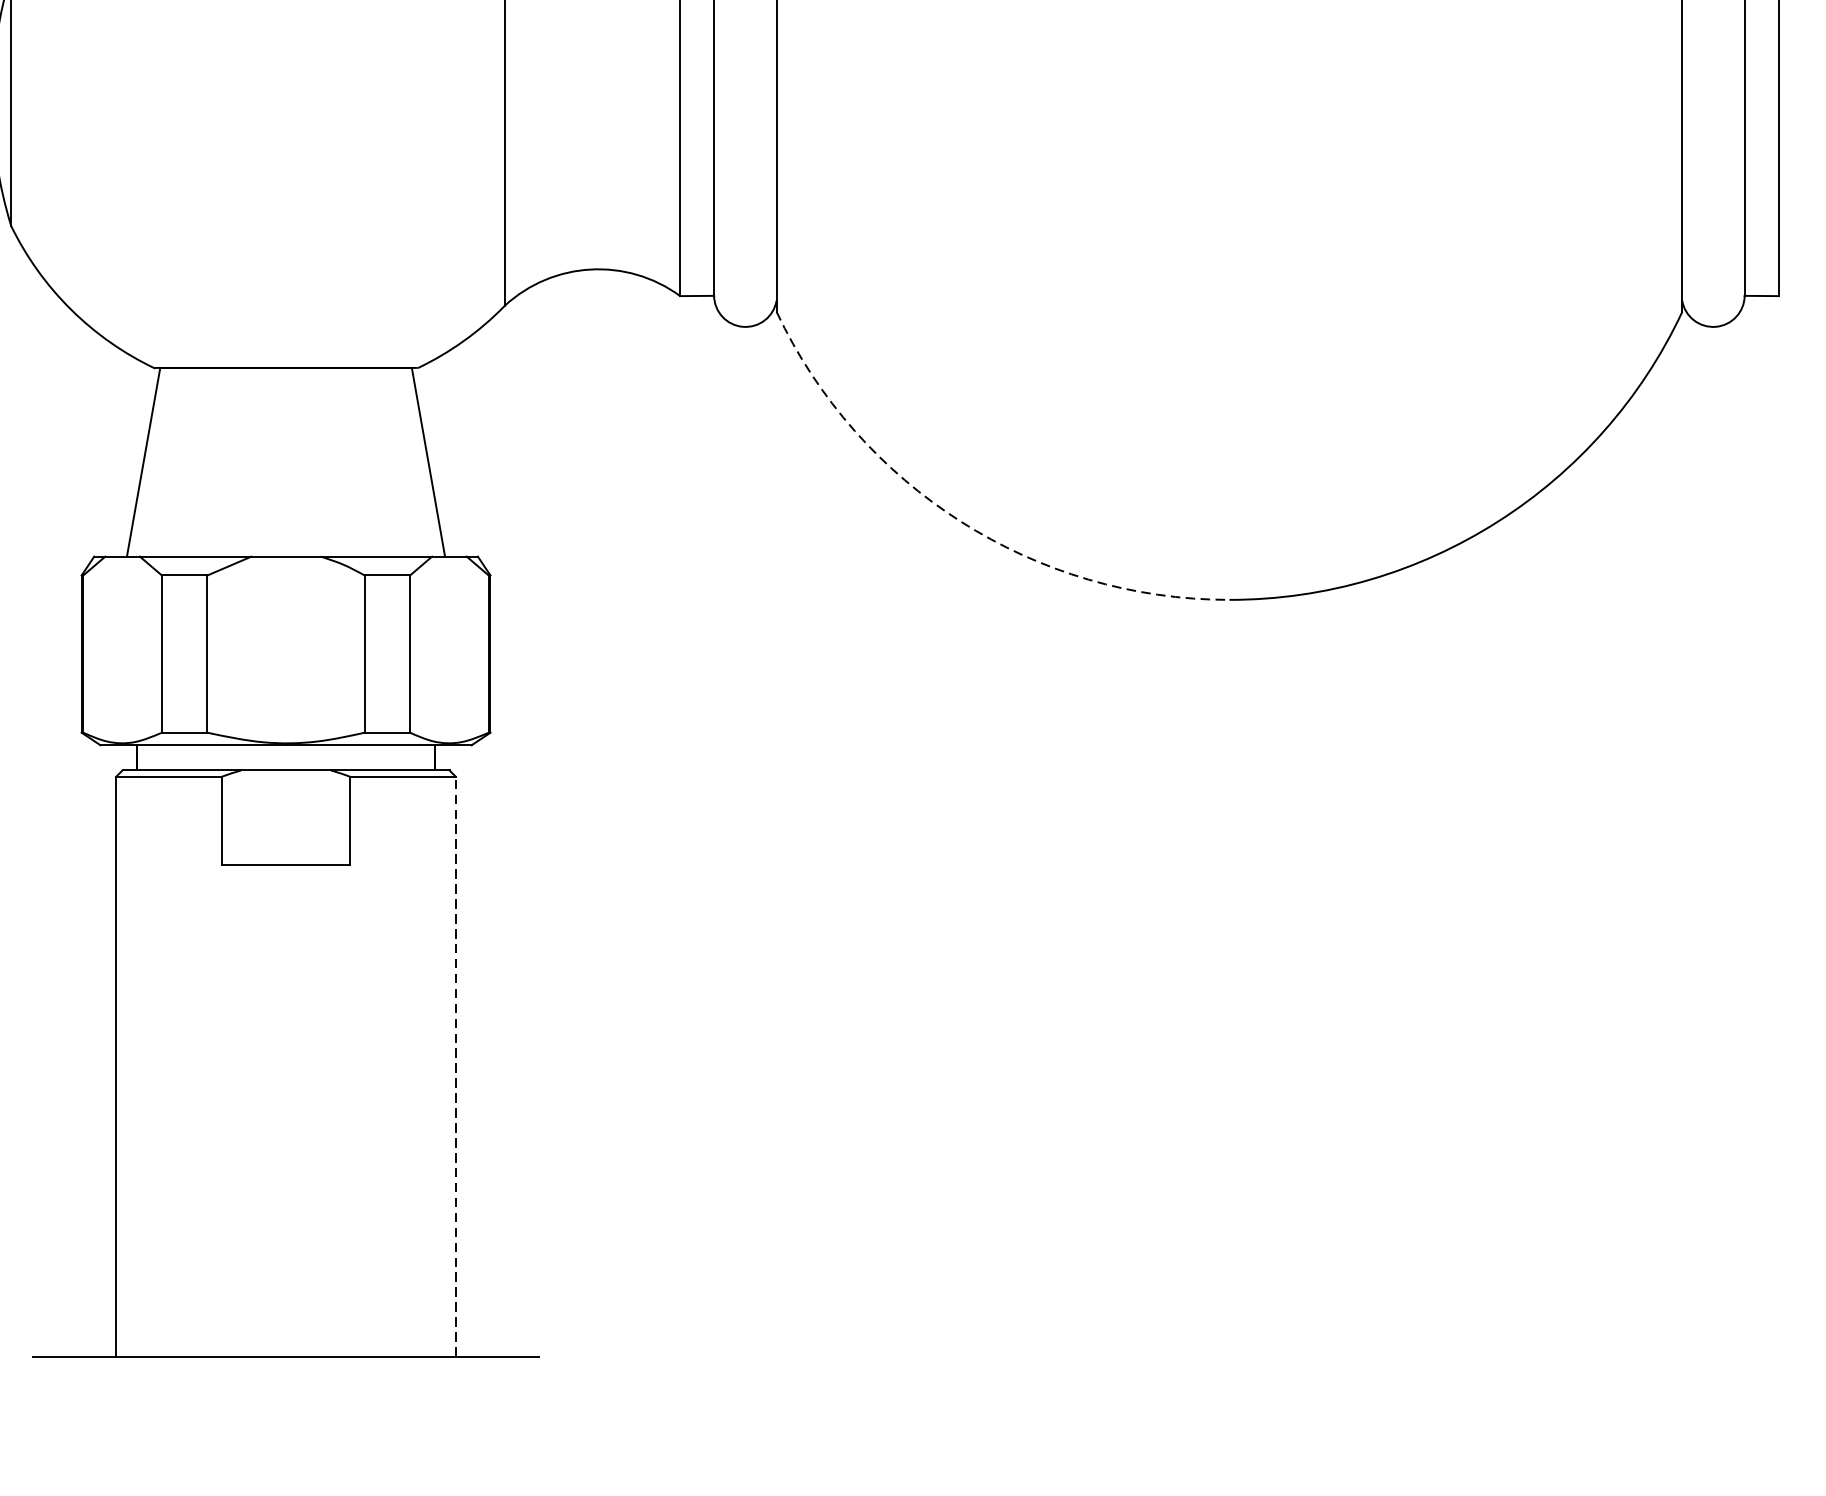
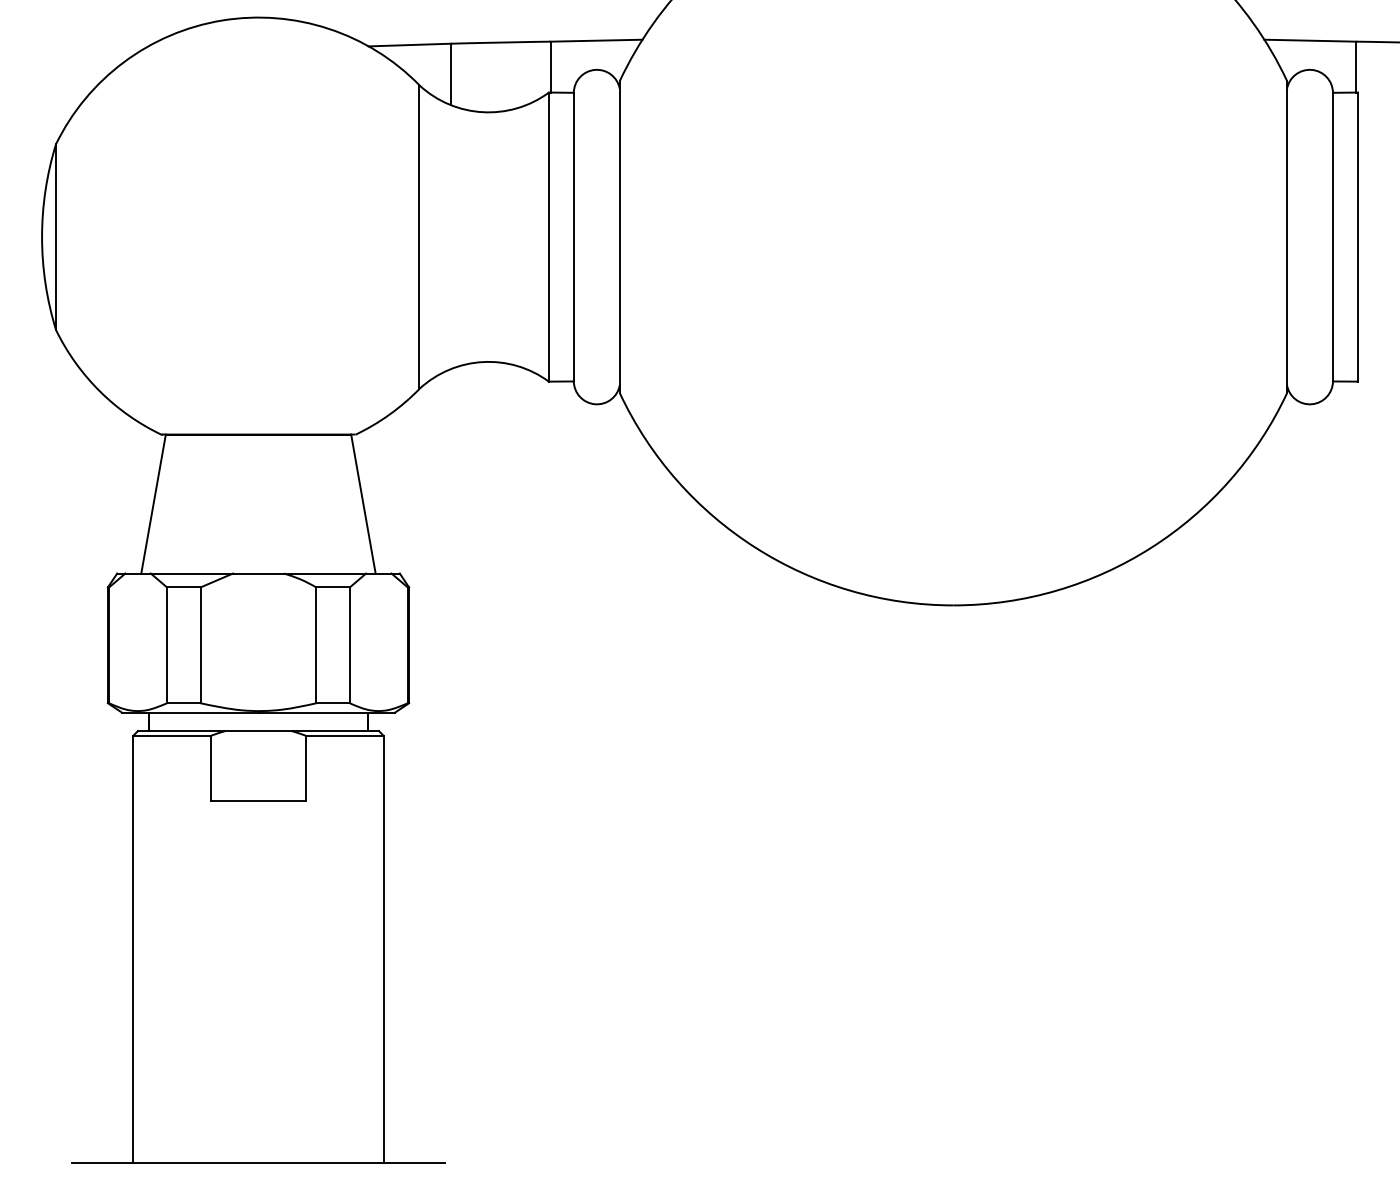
arc: (960, 521) -> (755, 547), dashed -> solid
line: (455, 1066) -> (383, 949), dashed -> solid

